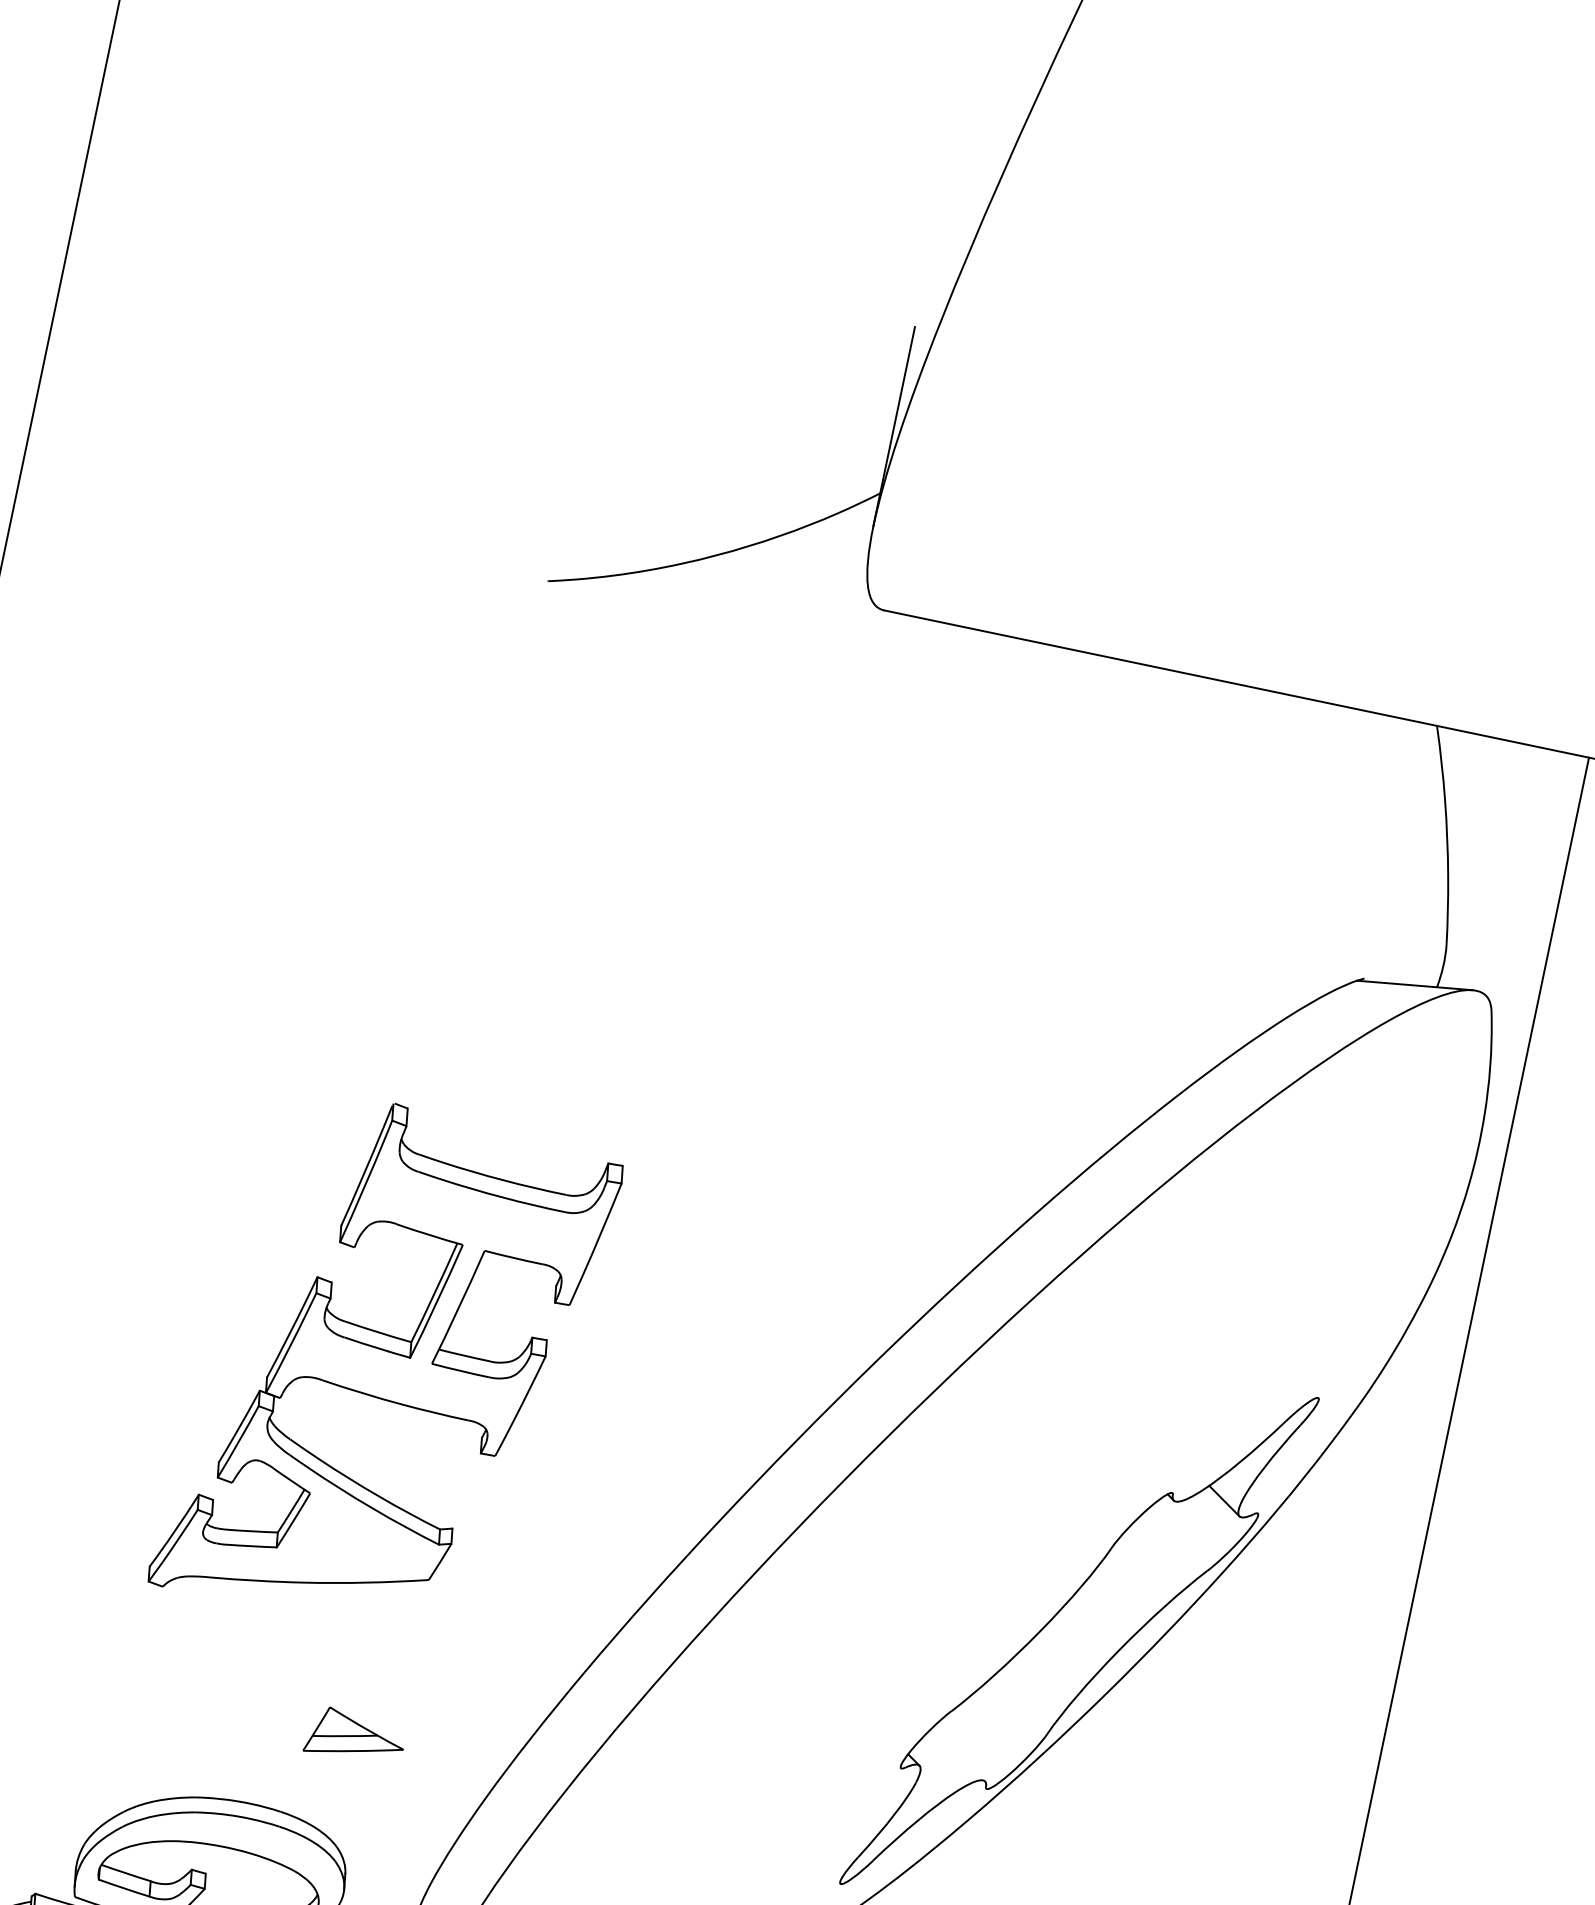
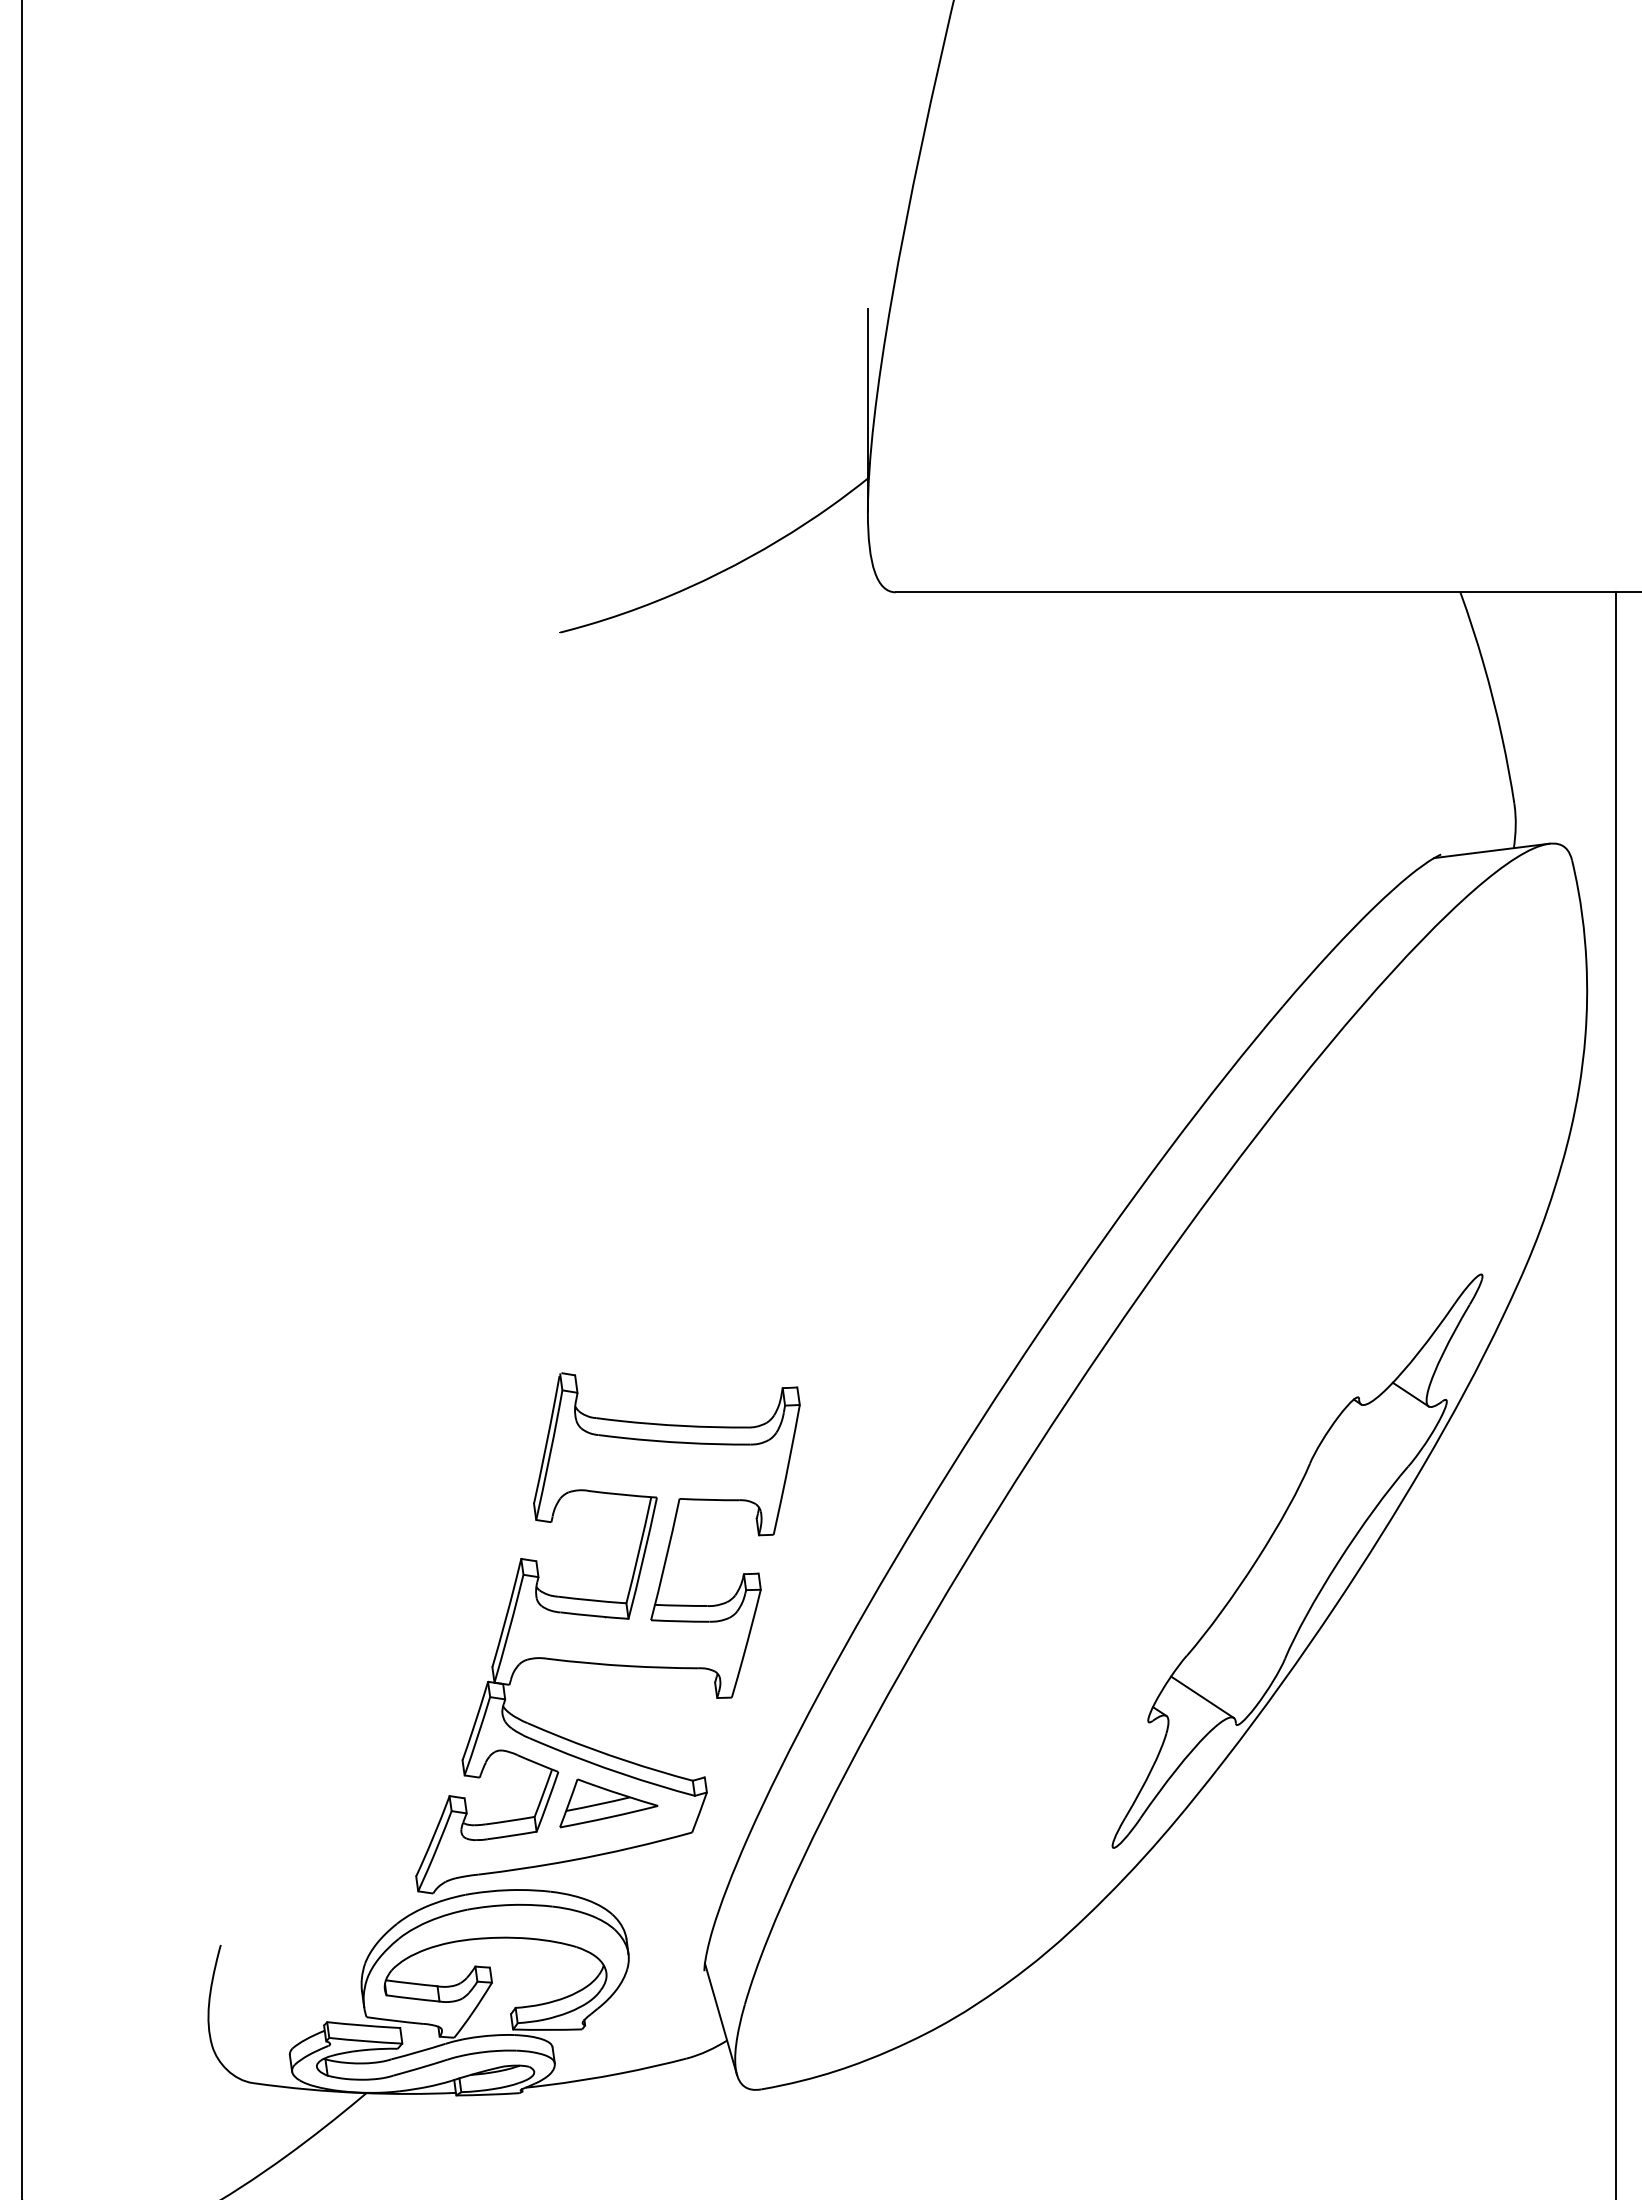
part: (386, 1367) -> (607, 1633), moved
line: (958, 1754) -> (1202, 1696), added

